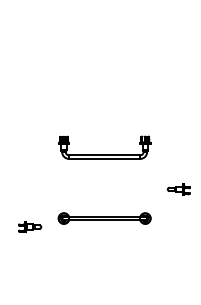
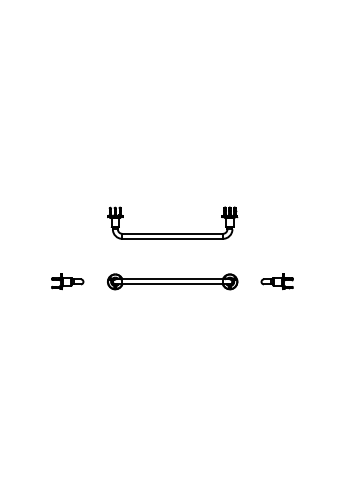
part: (104, 218) -> (172, 281), moved
part: (29, 226) -> (67, 281), moved

